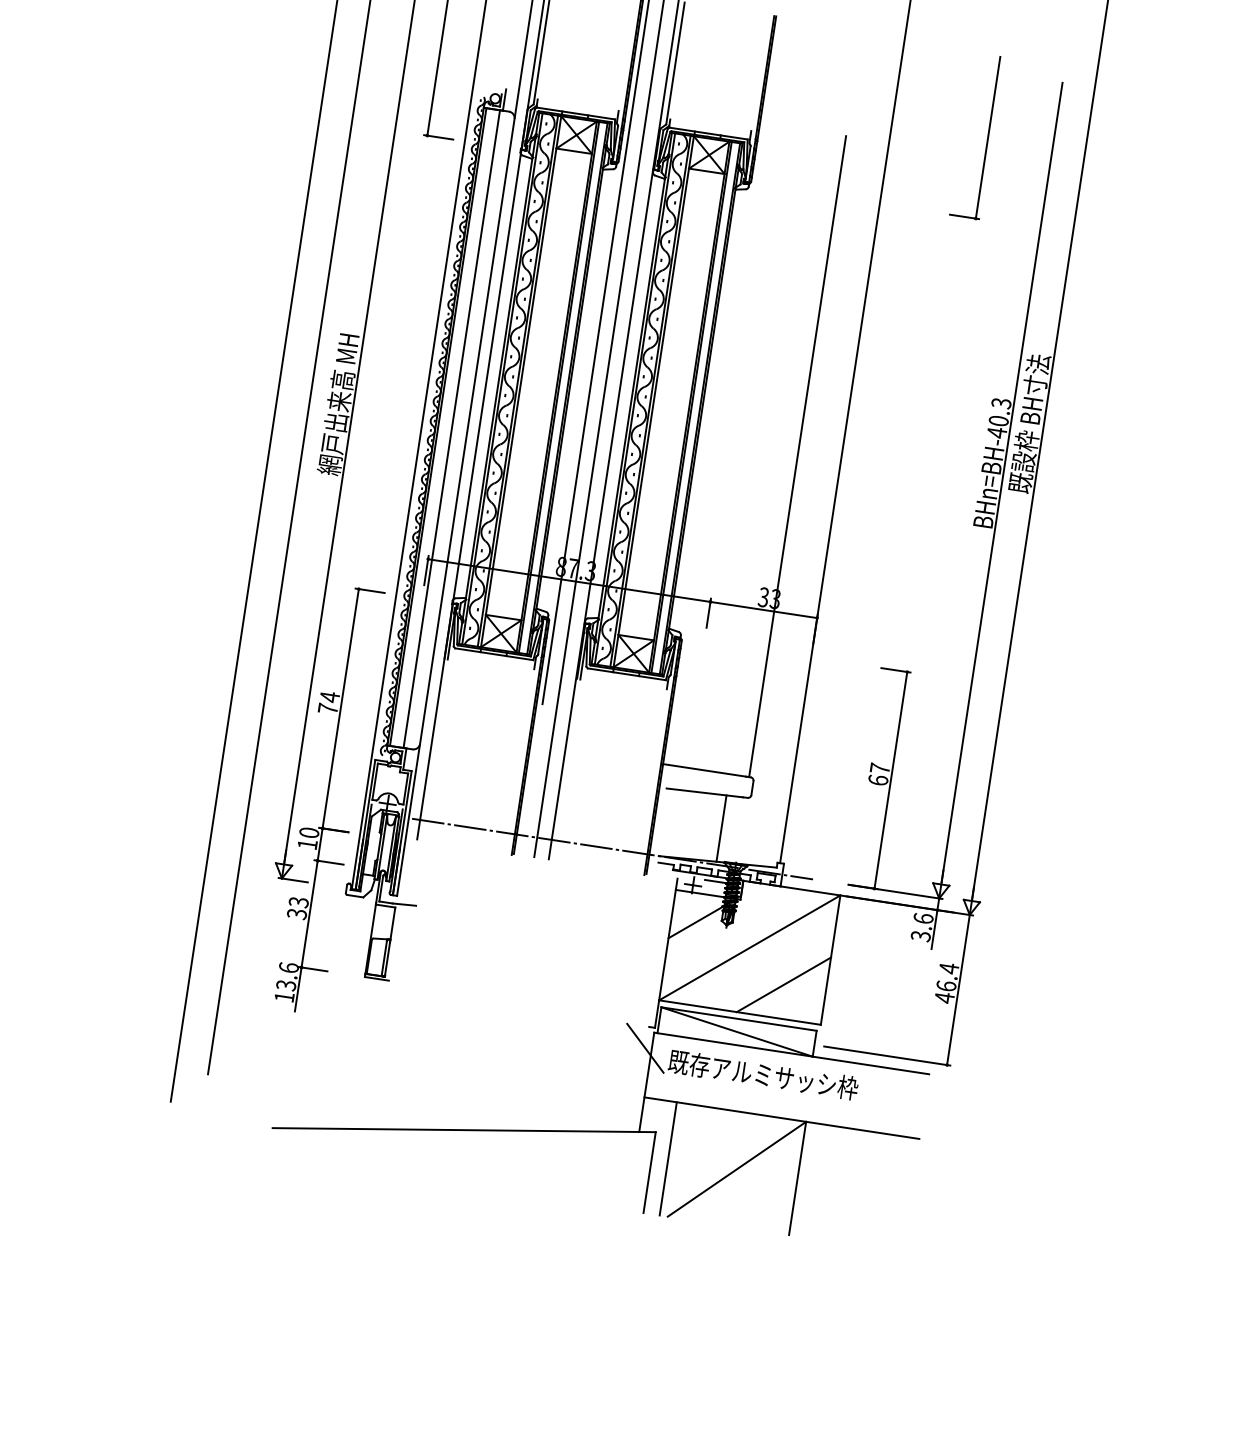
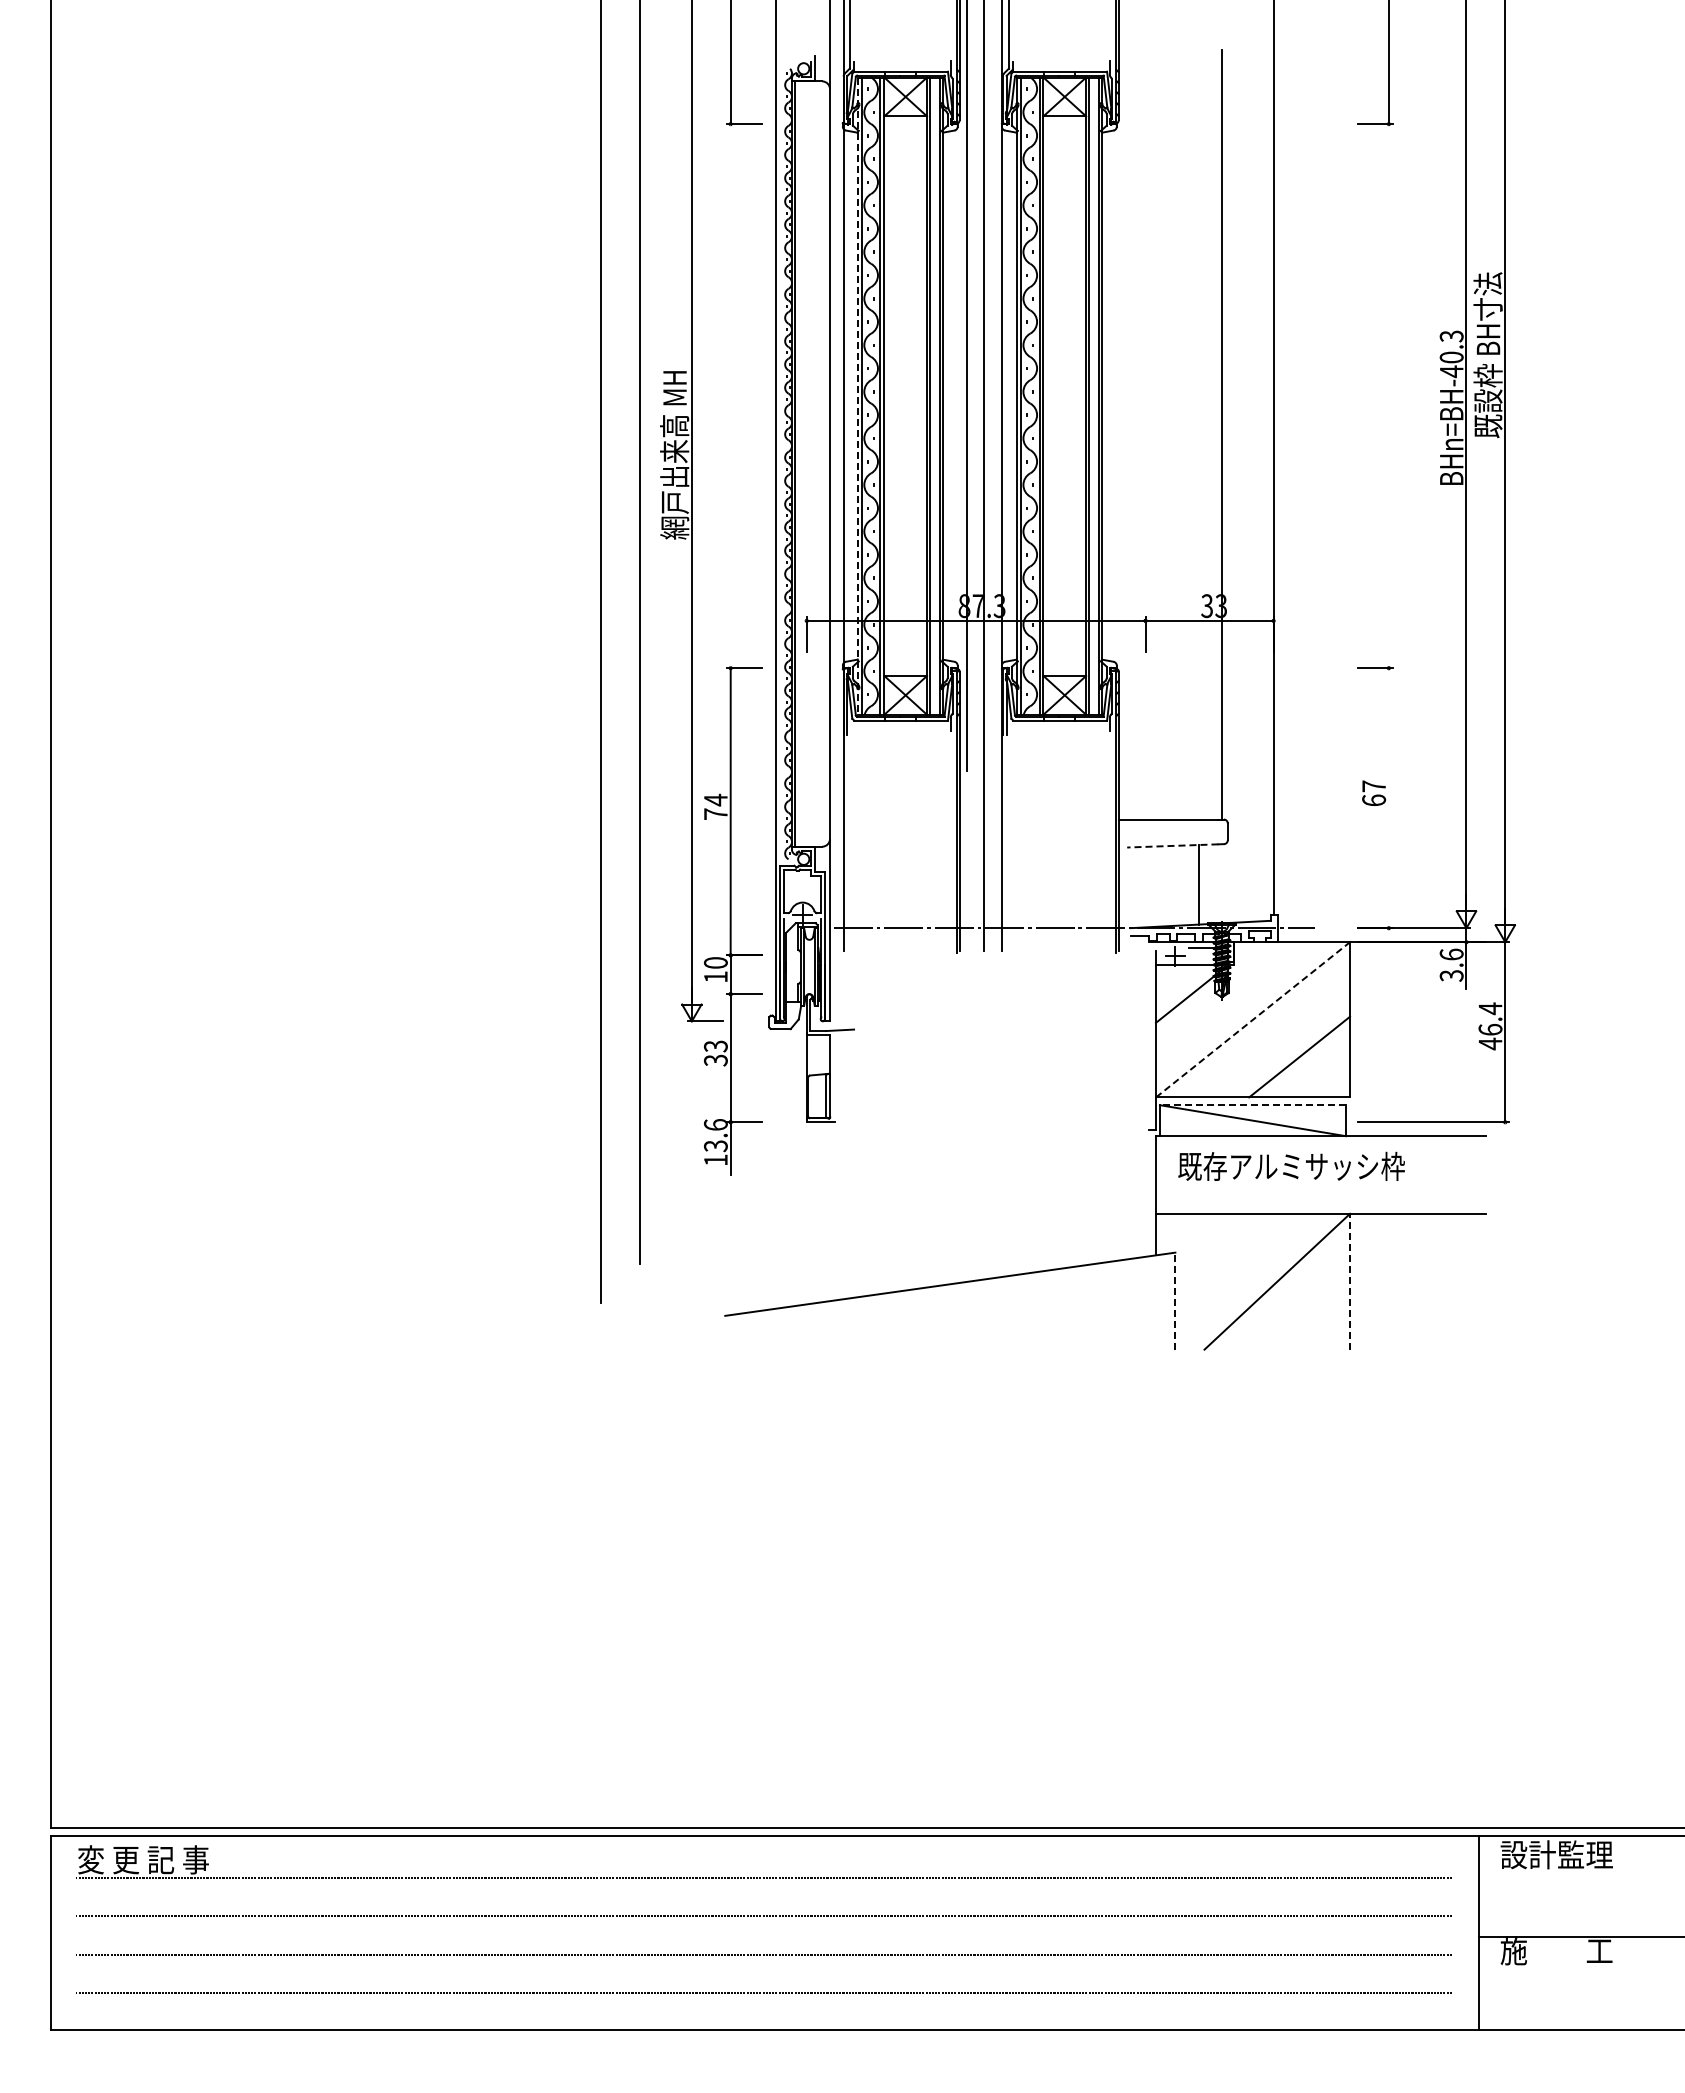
line: (498, 378) -> (857, 396), solid -> dashed
line: (451, 428) -> (811, 463), removed
line: (890, 780) -> (1388, 798), removed
line: (704, 792) -> (1172, 845), solid -> dashed
line: (750, 947) -> (1253, 1019), solid -> dashed
line: (738, 1019) -> (1252, 1105), solid -> dashed
line: (645, 1047) -> (1148, 1155), removed
line: (668, 1158) -> (1194, 1281), removed
line: (649, 1172) -> (1175, 1301), solid -> dashed
line: (798, 1178) -> (1350, 1281), solid -> dashed

